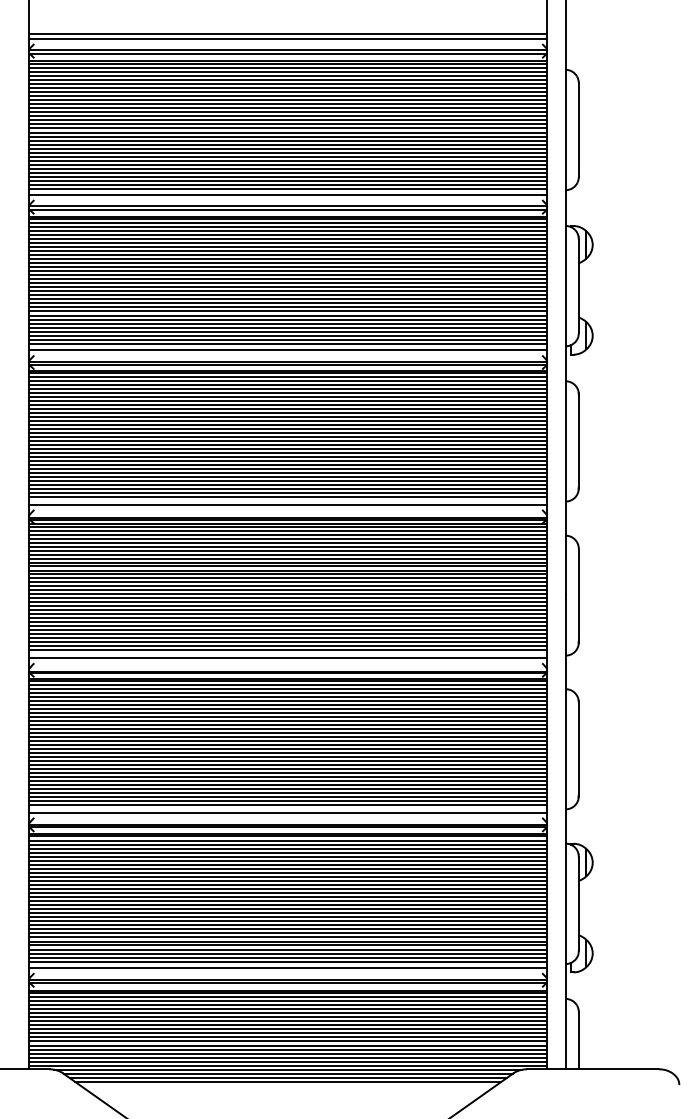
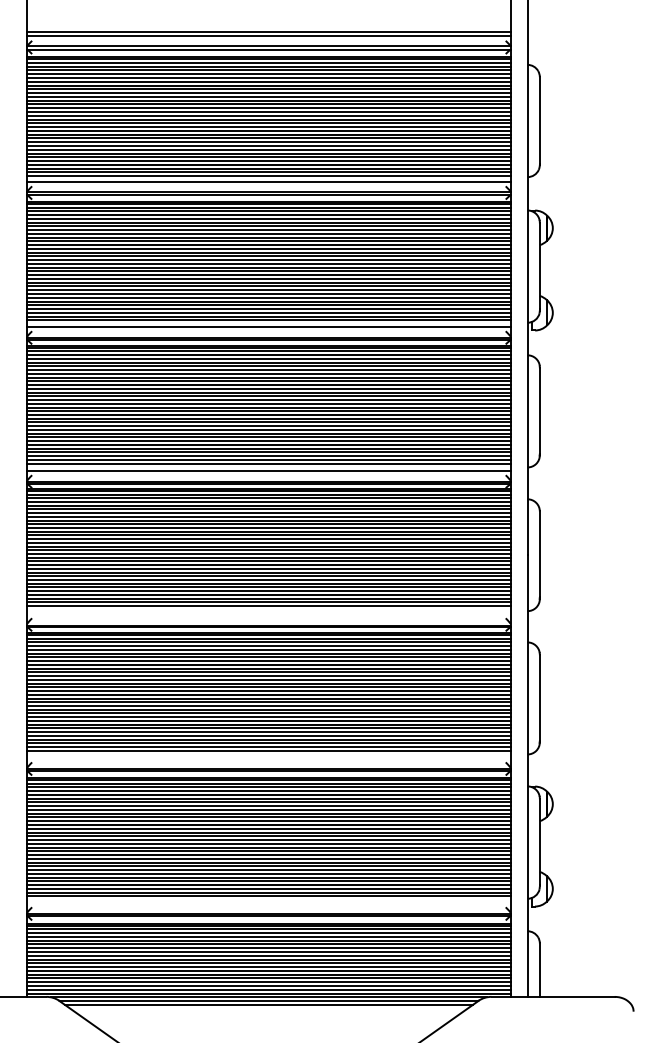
line: (287, 658) -> (268, 613), removed
line: (287, 812) -> (268, 757), removed
line: (287, 968) -> (268, 902), removed
line: (287, 1081) -> (268, 1008), removed

